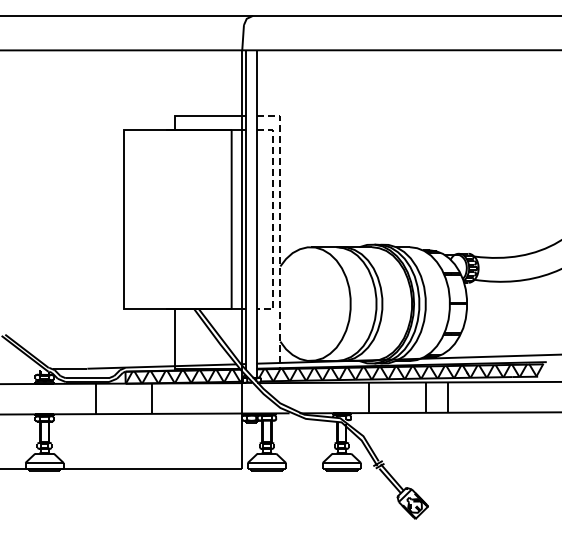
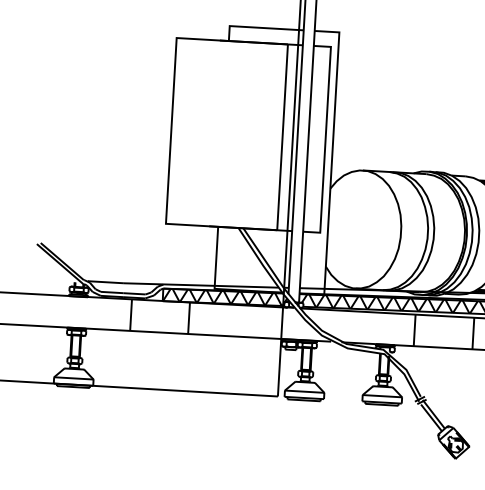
line: (273, 219) -> (326, 139), dashed -> solid
line: (280, 242) -> (331, 163), dashed -> solid

